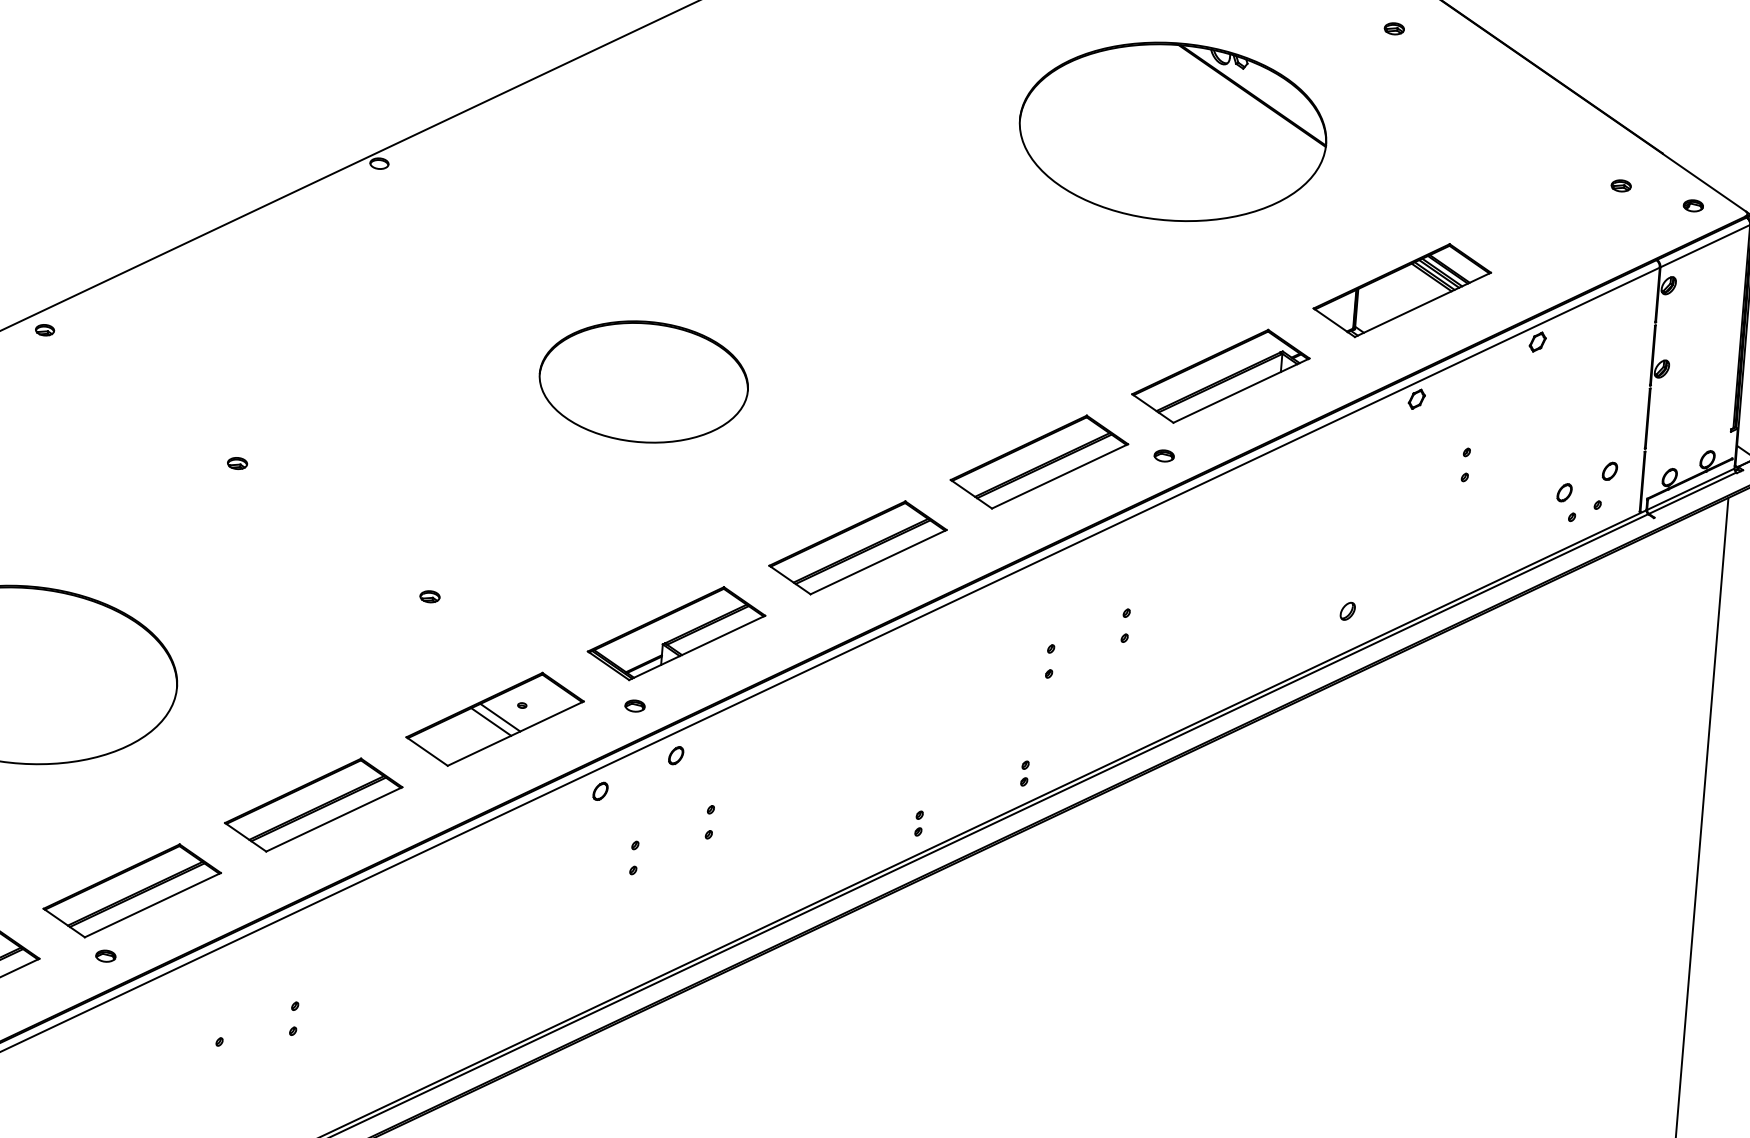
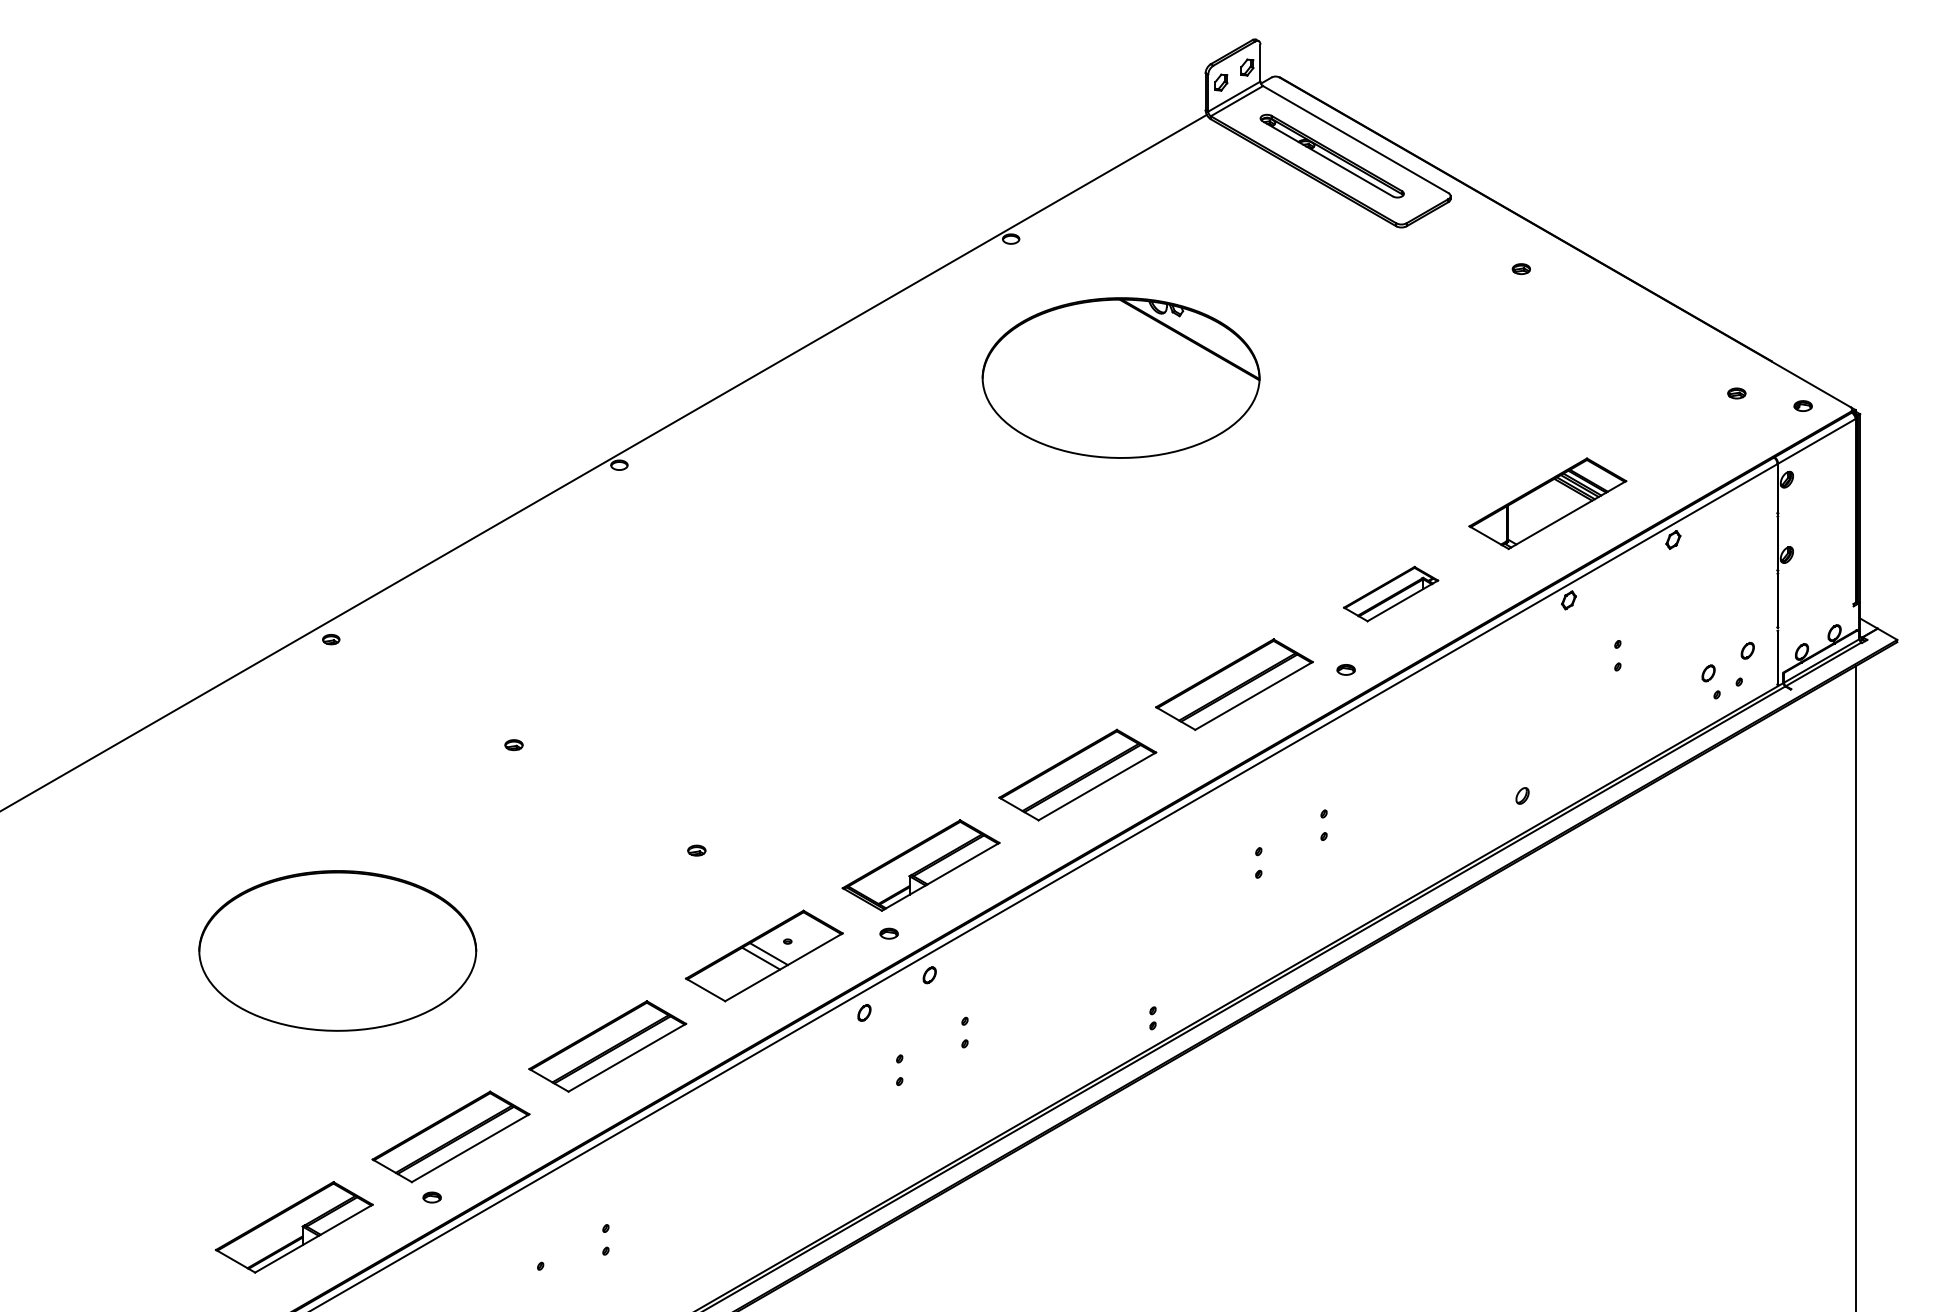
part: (1172, 131) -> (1120, 377), moved
part: (1220, 375) -> (1390, 593), size x0.6
part: (644, 381) -> (873, 641), removed
part: (1023, 773) -> (1243, 965), removed

